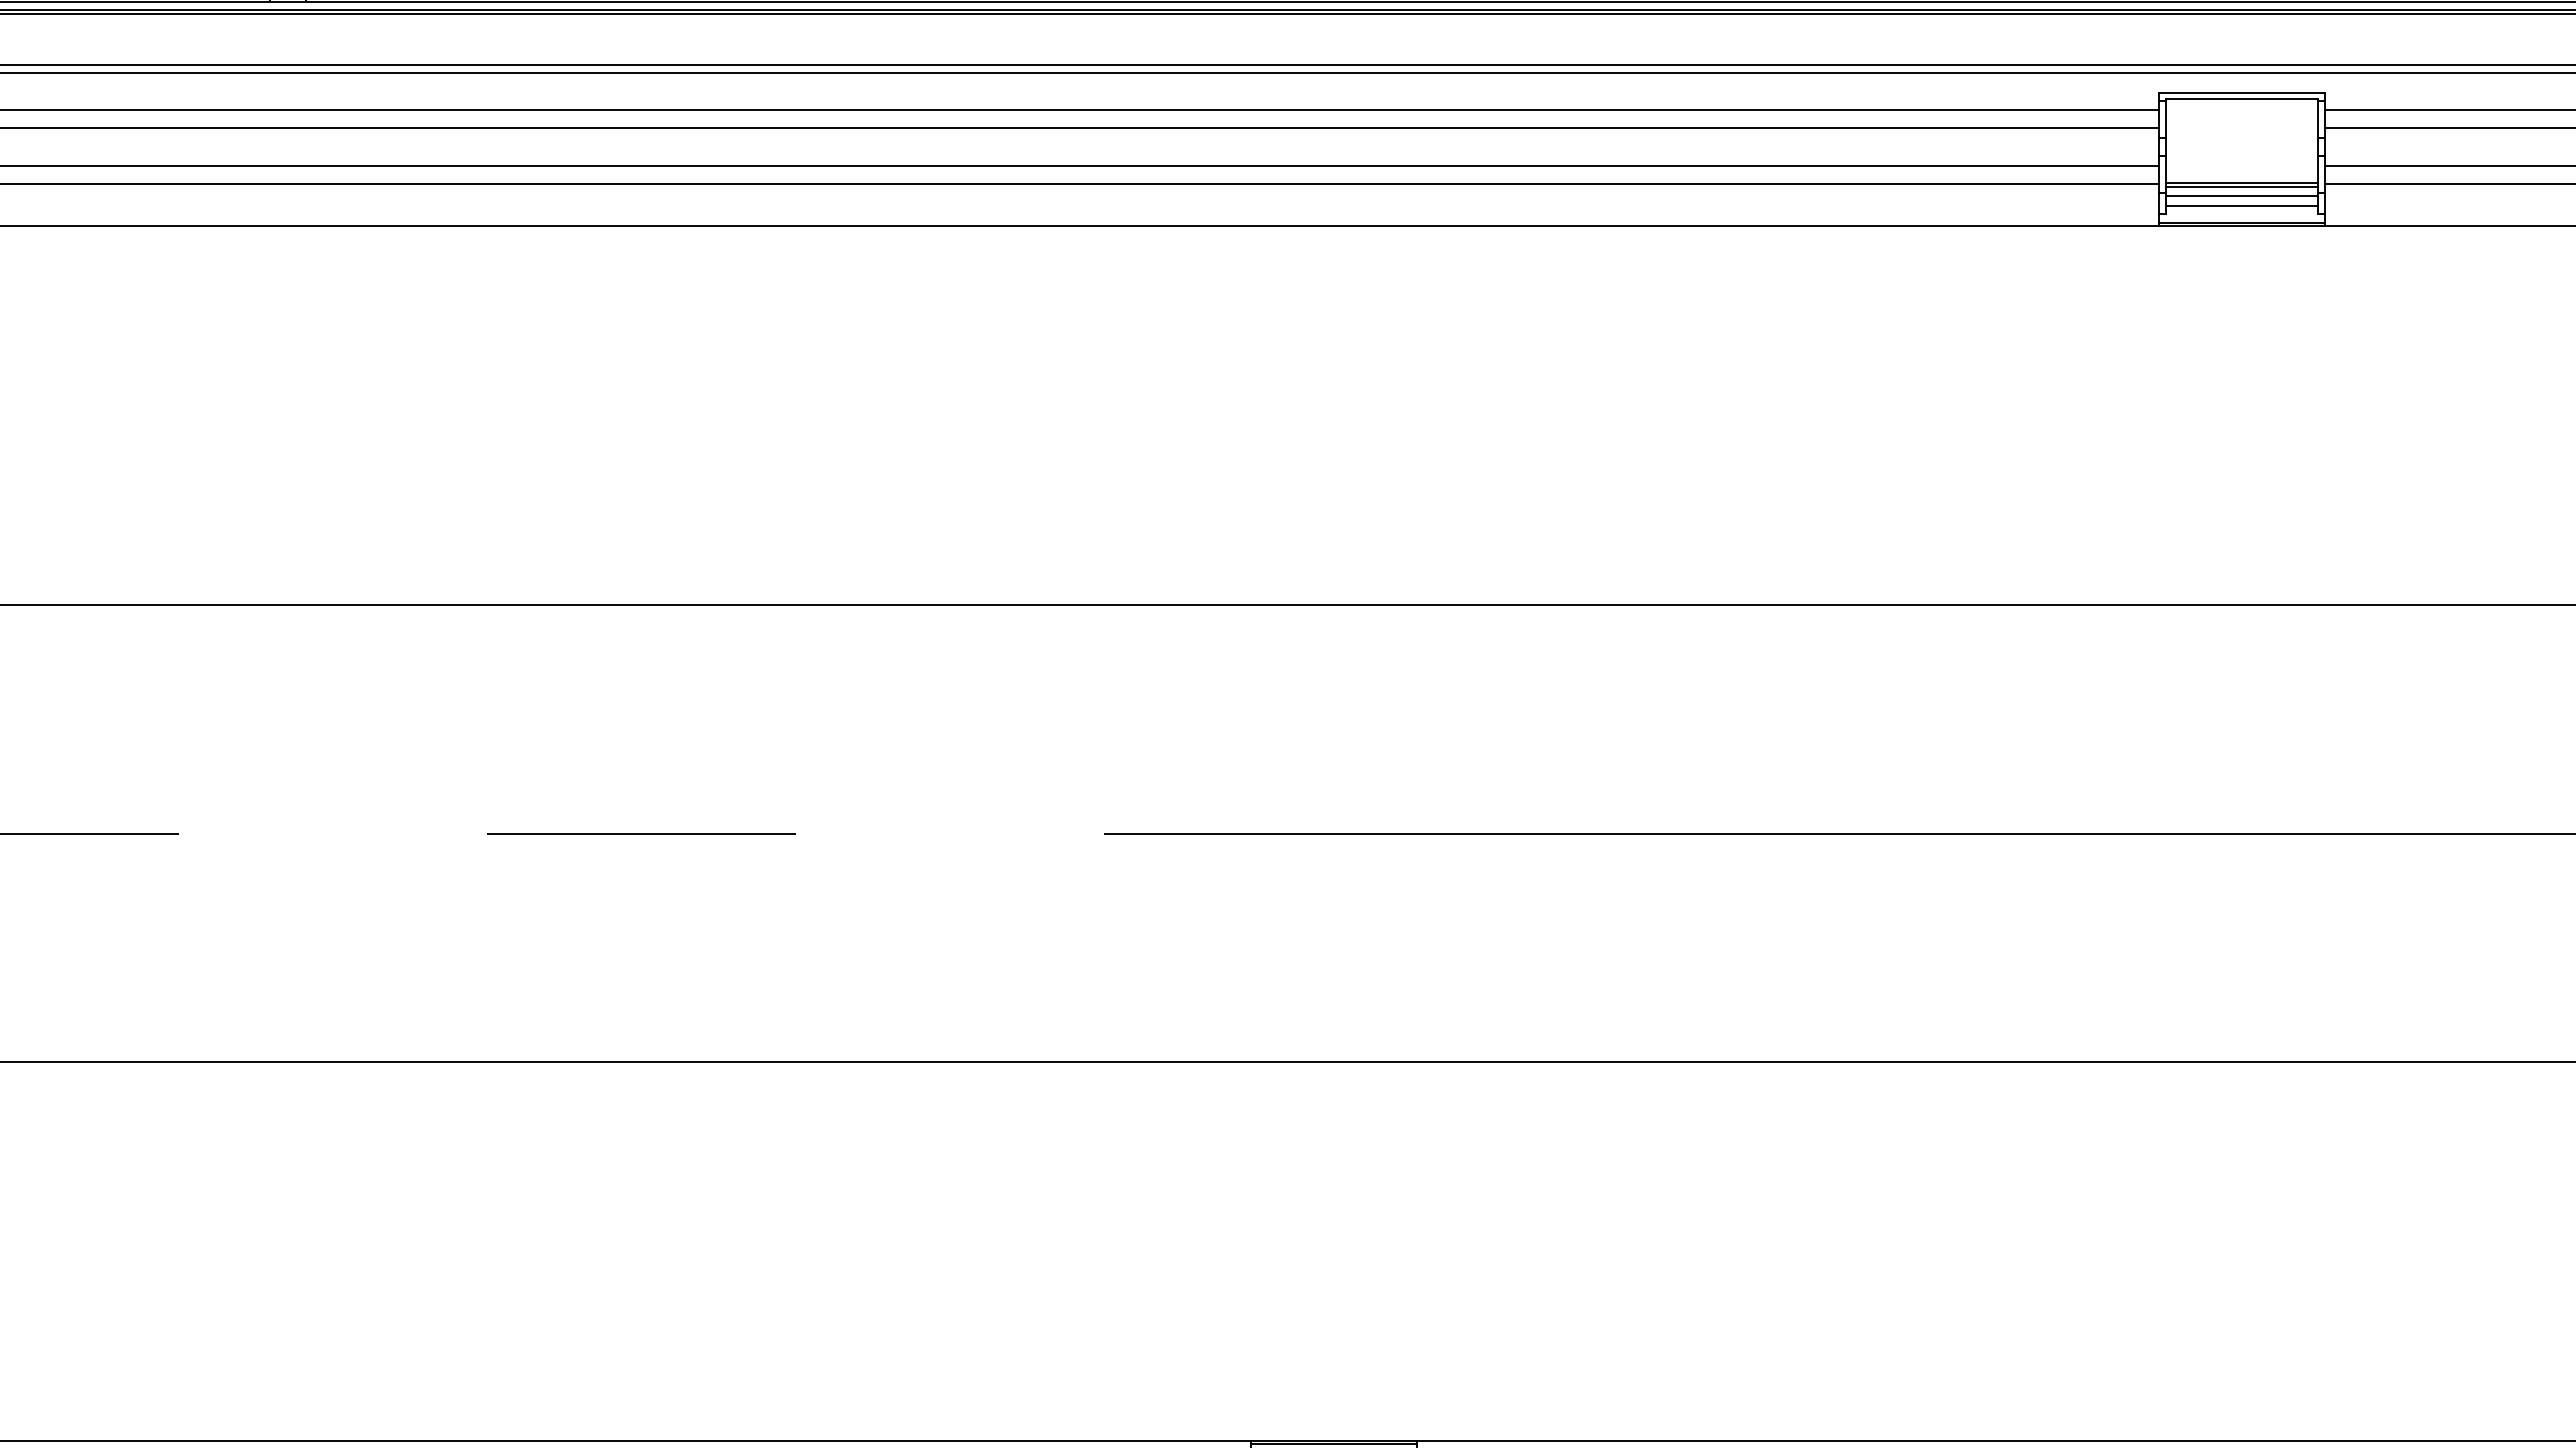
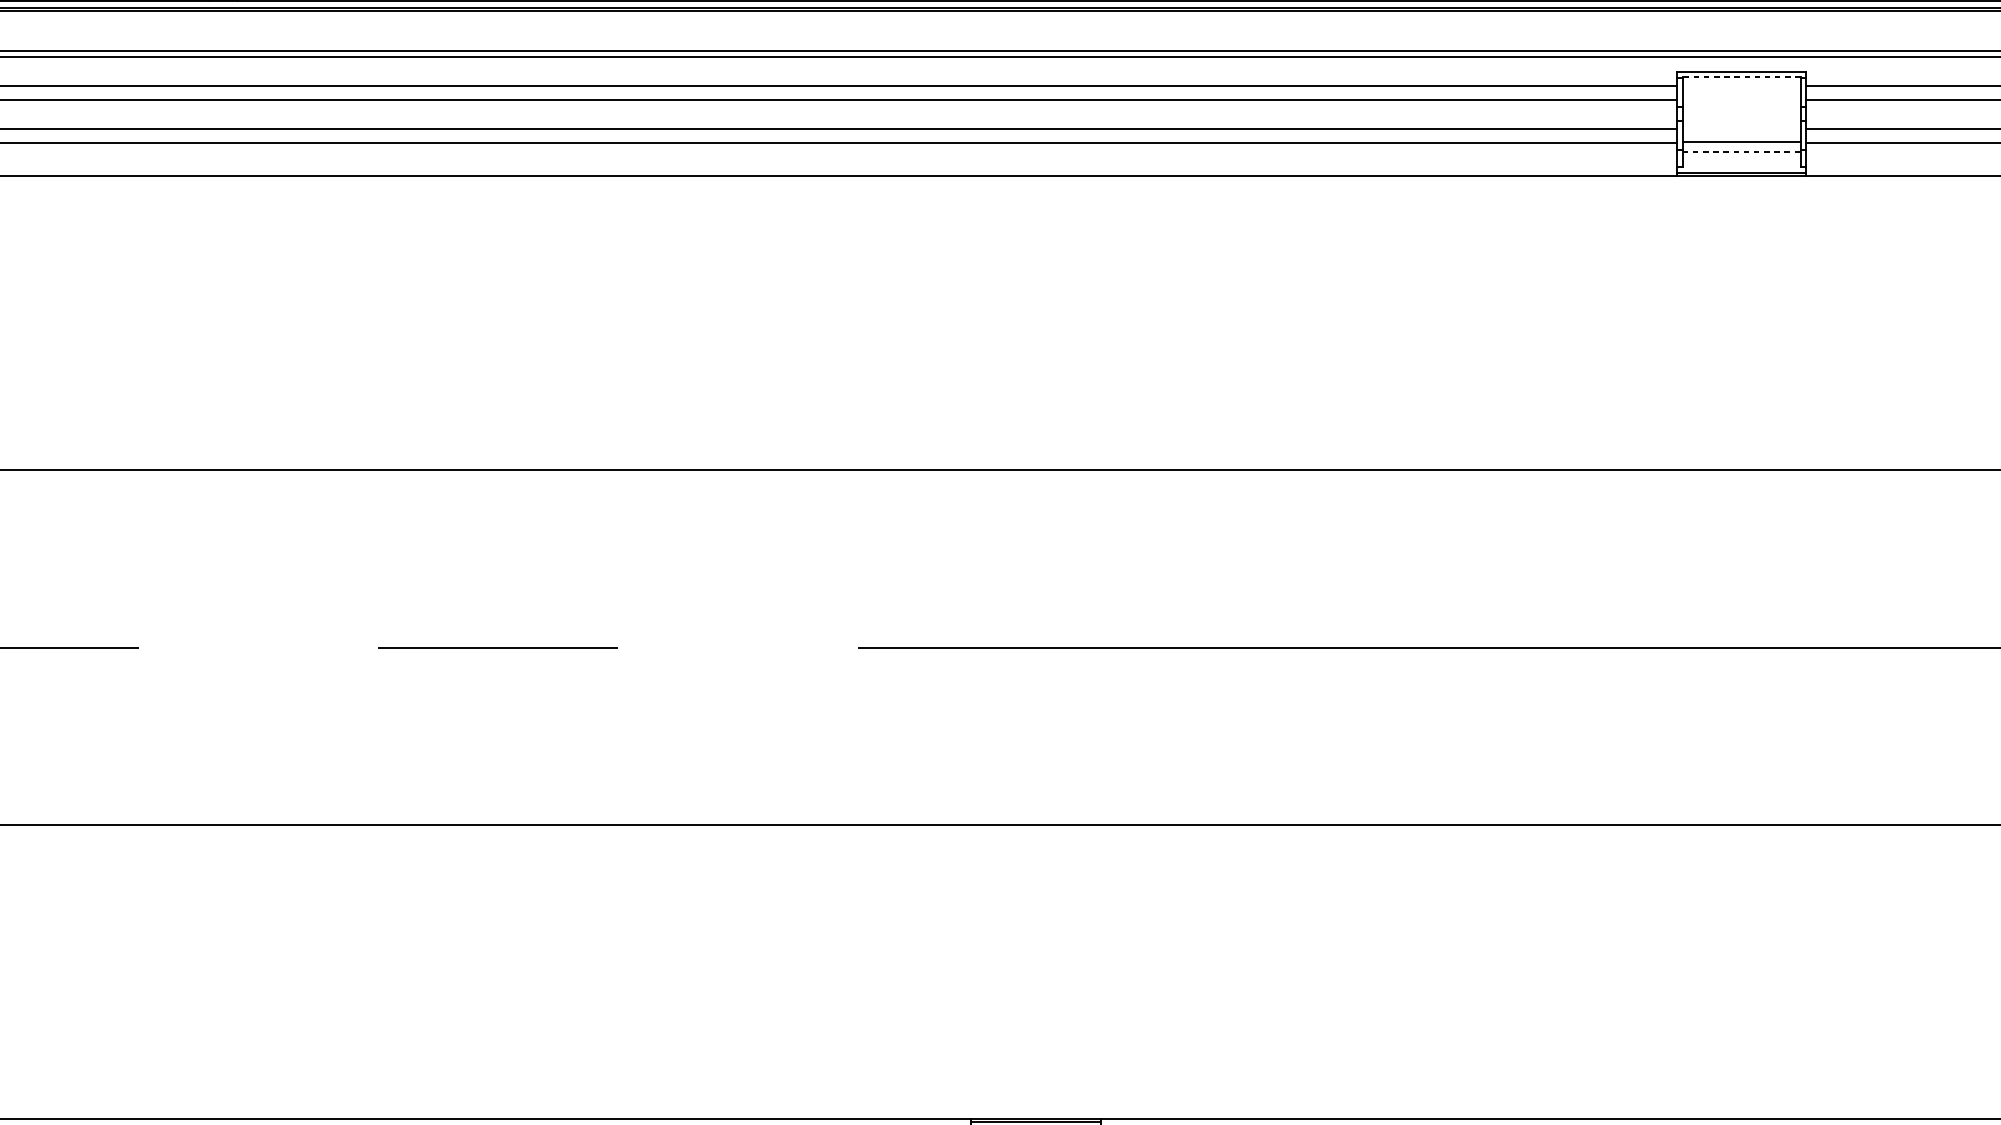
line: (2242, 98) -> (1741, 76), solid -> dashed
line: (2242, 186) -> (1741, 144), removed
line: (2242, 195) -> (1741, 151), solid -> dashed
line: (2242, 206) -> (1741, 160), removed

